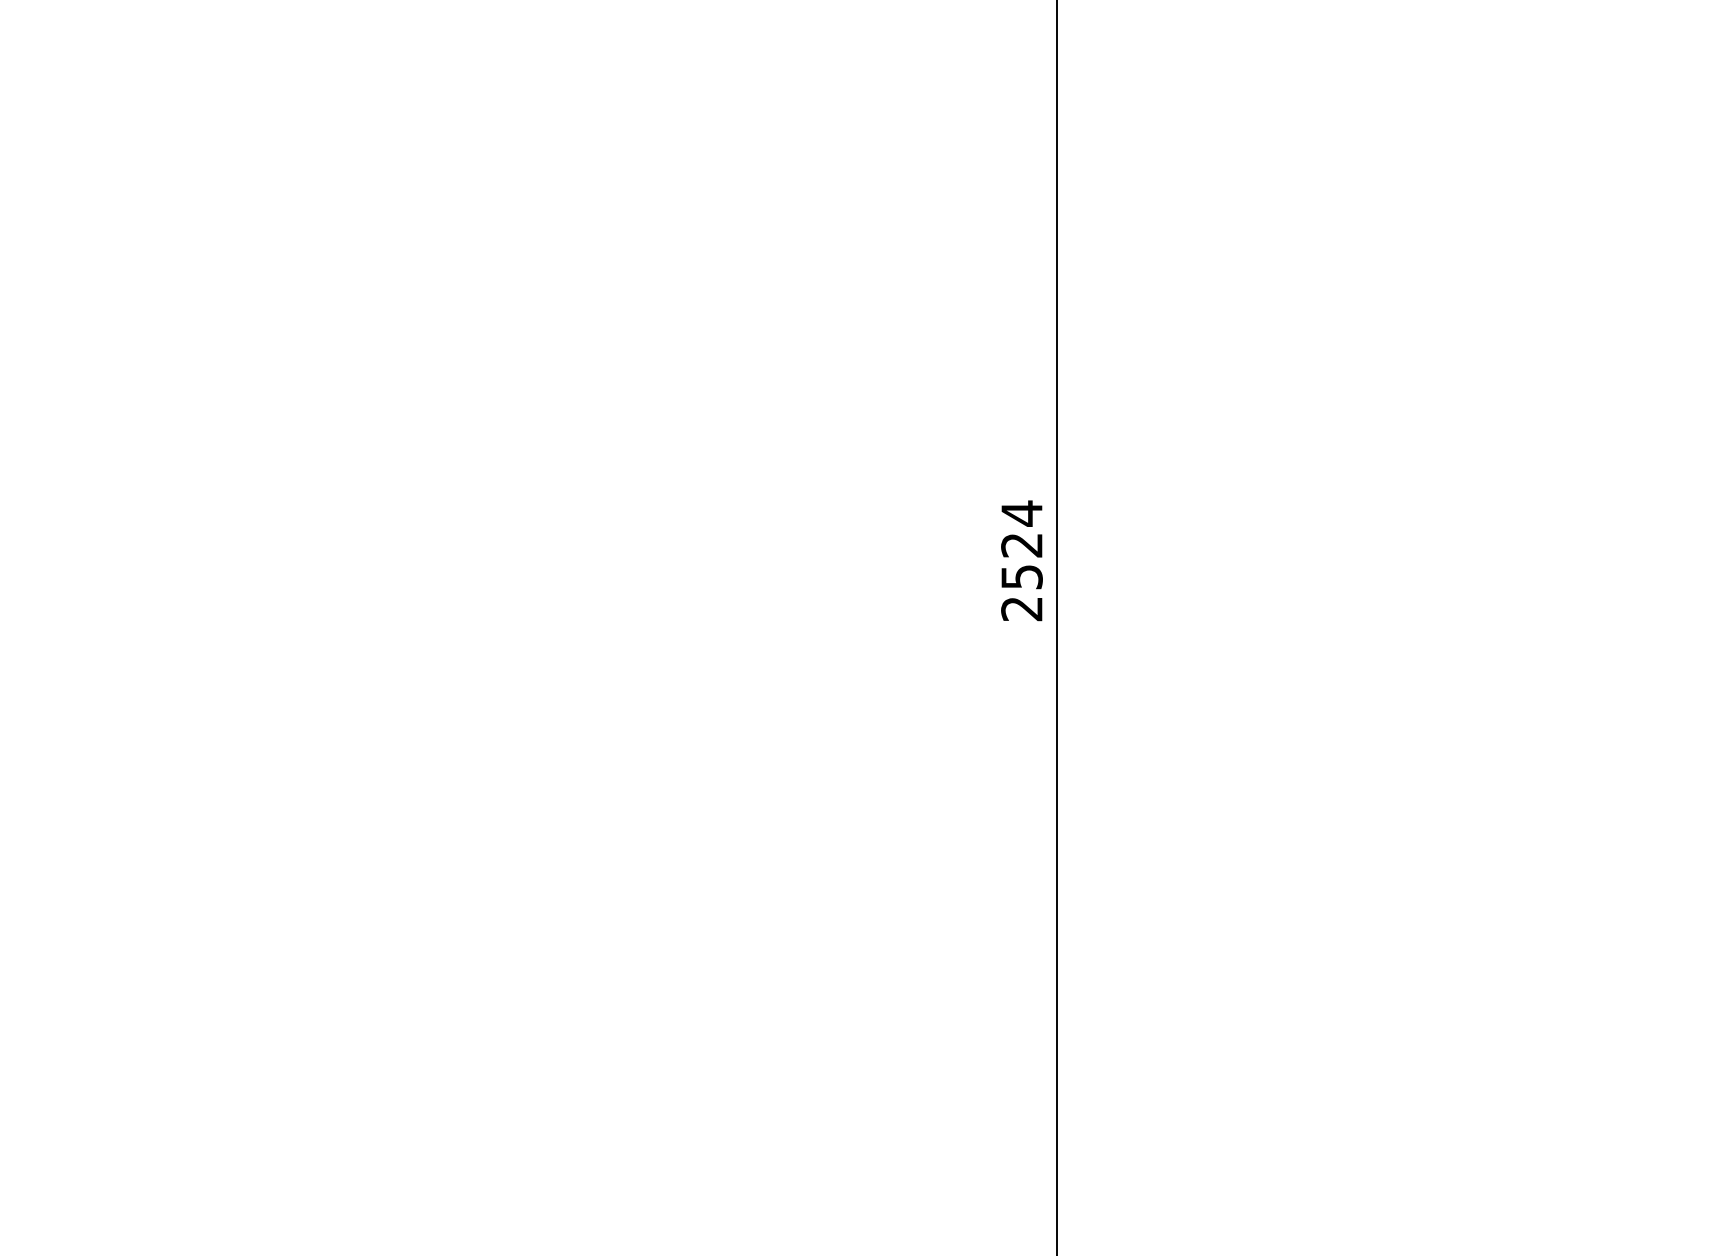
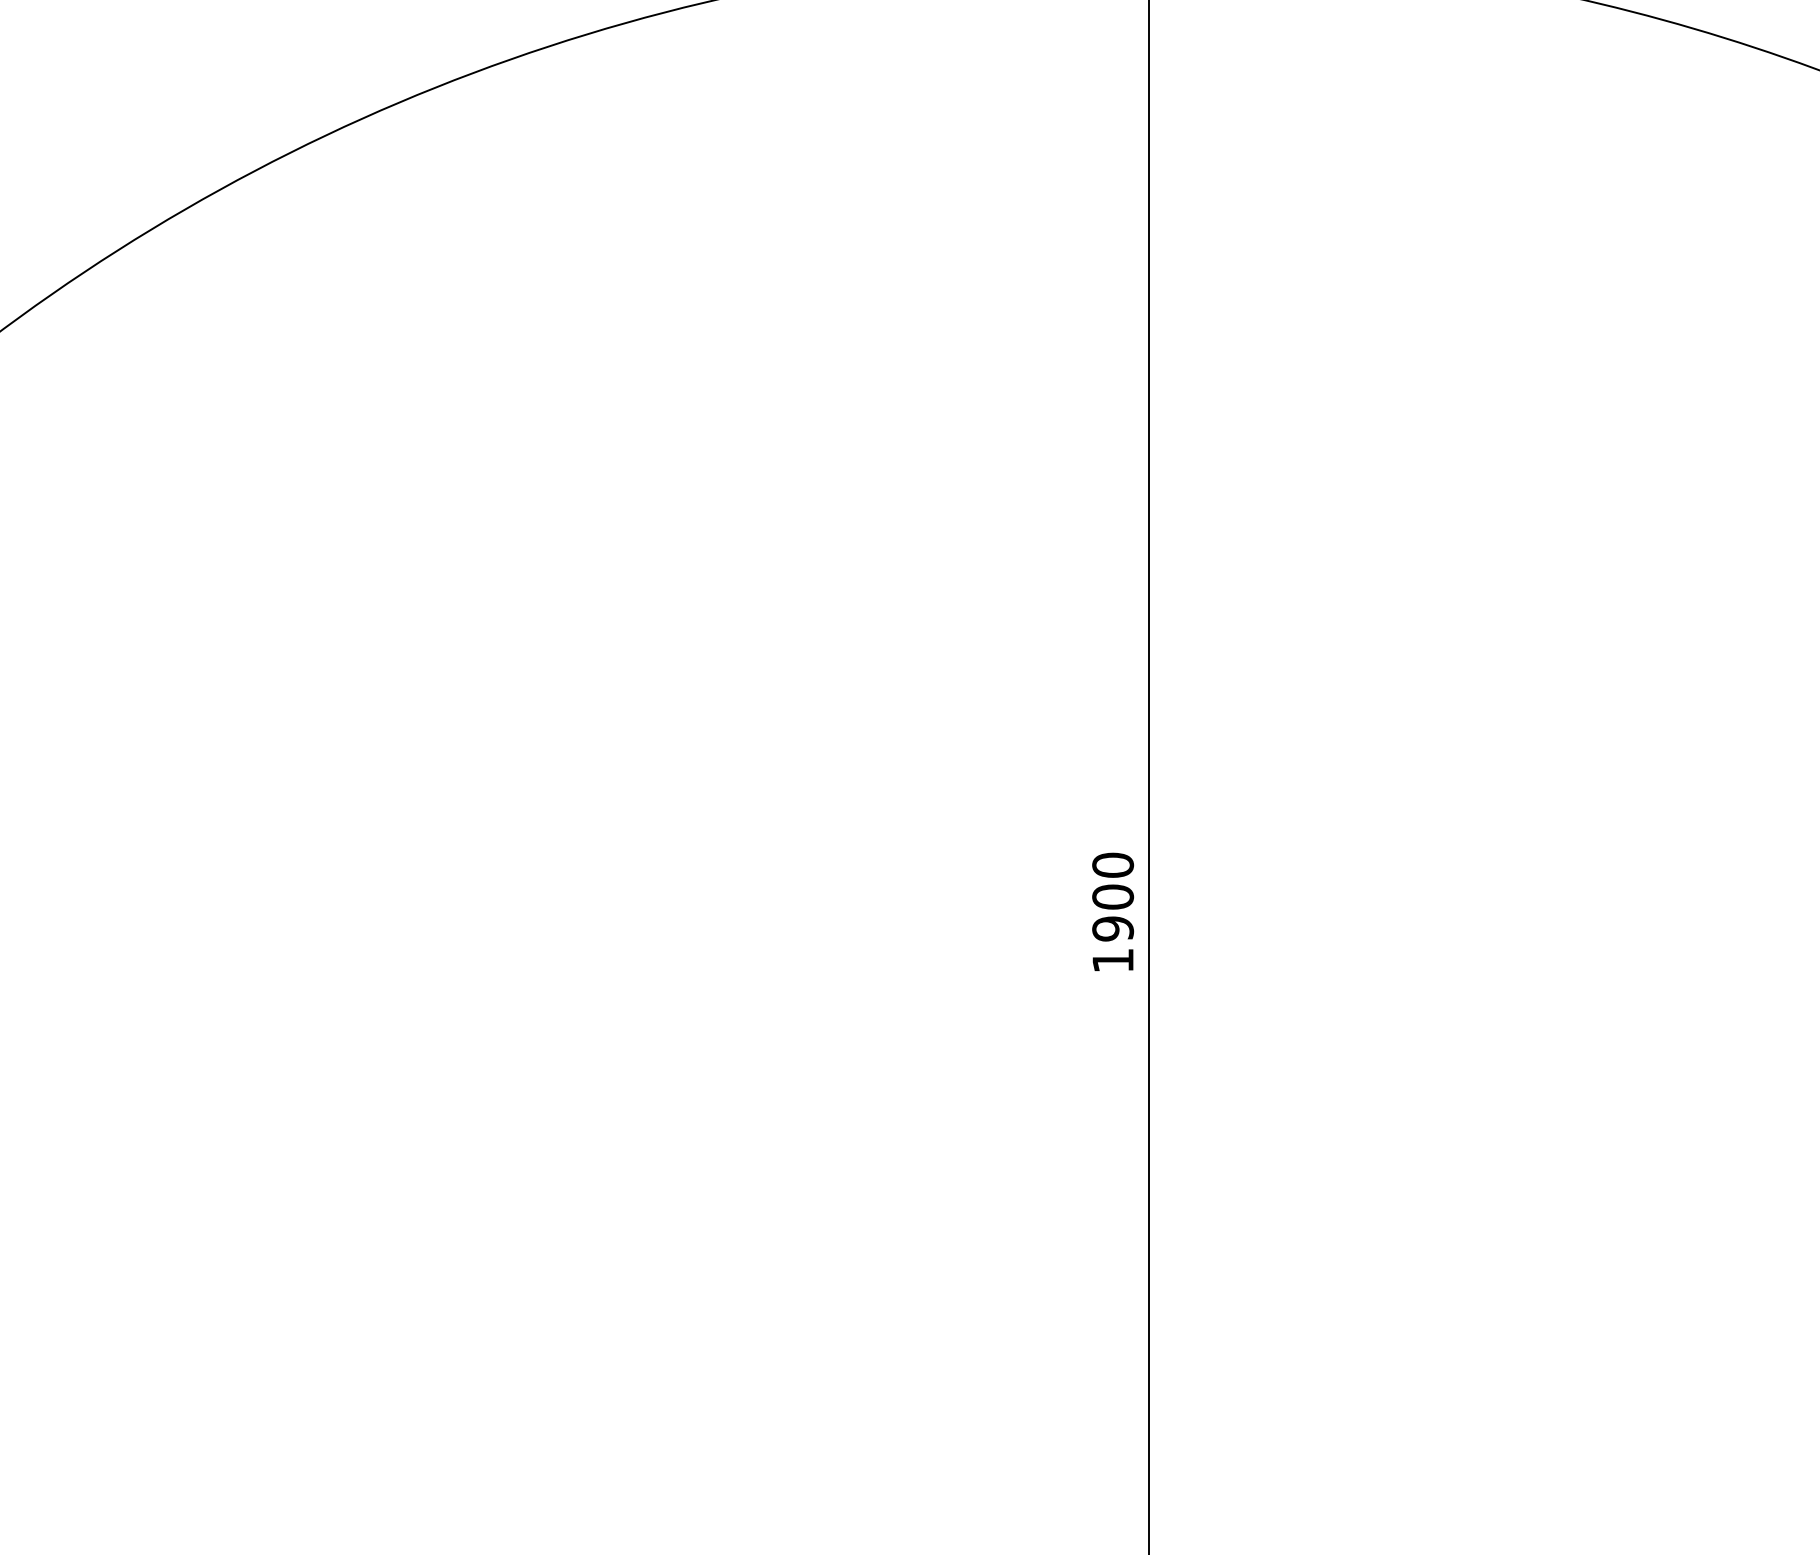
text: (1022, 560) -> (1113, 912), 2524 -> 1900

